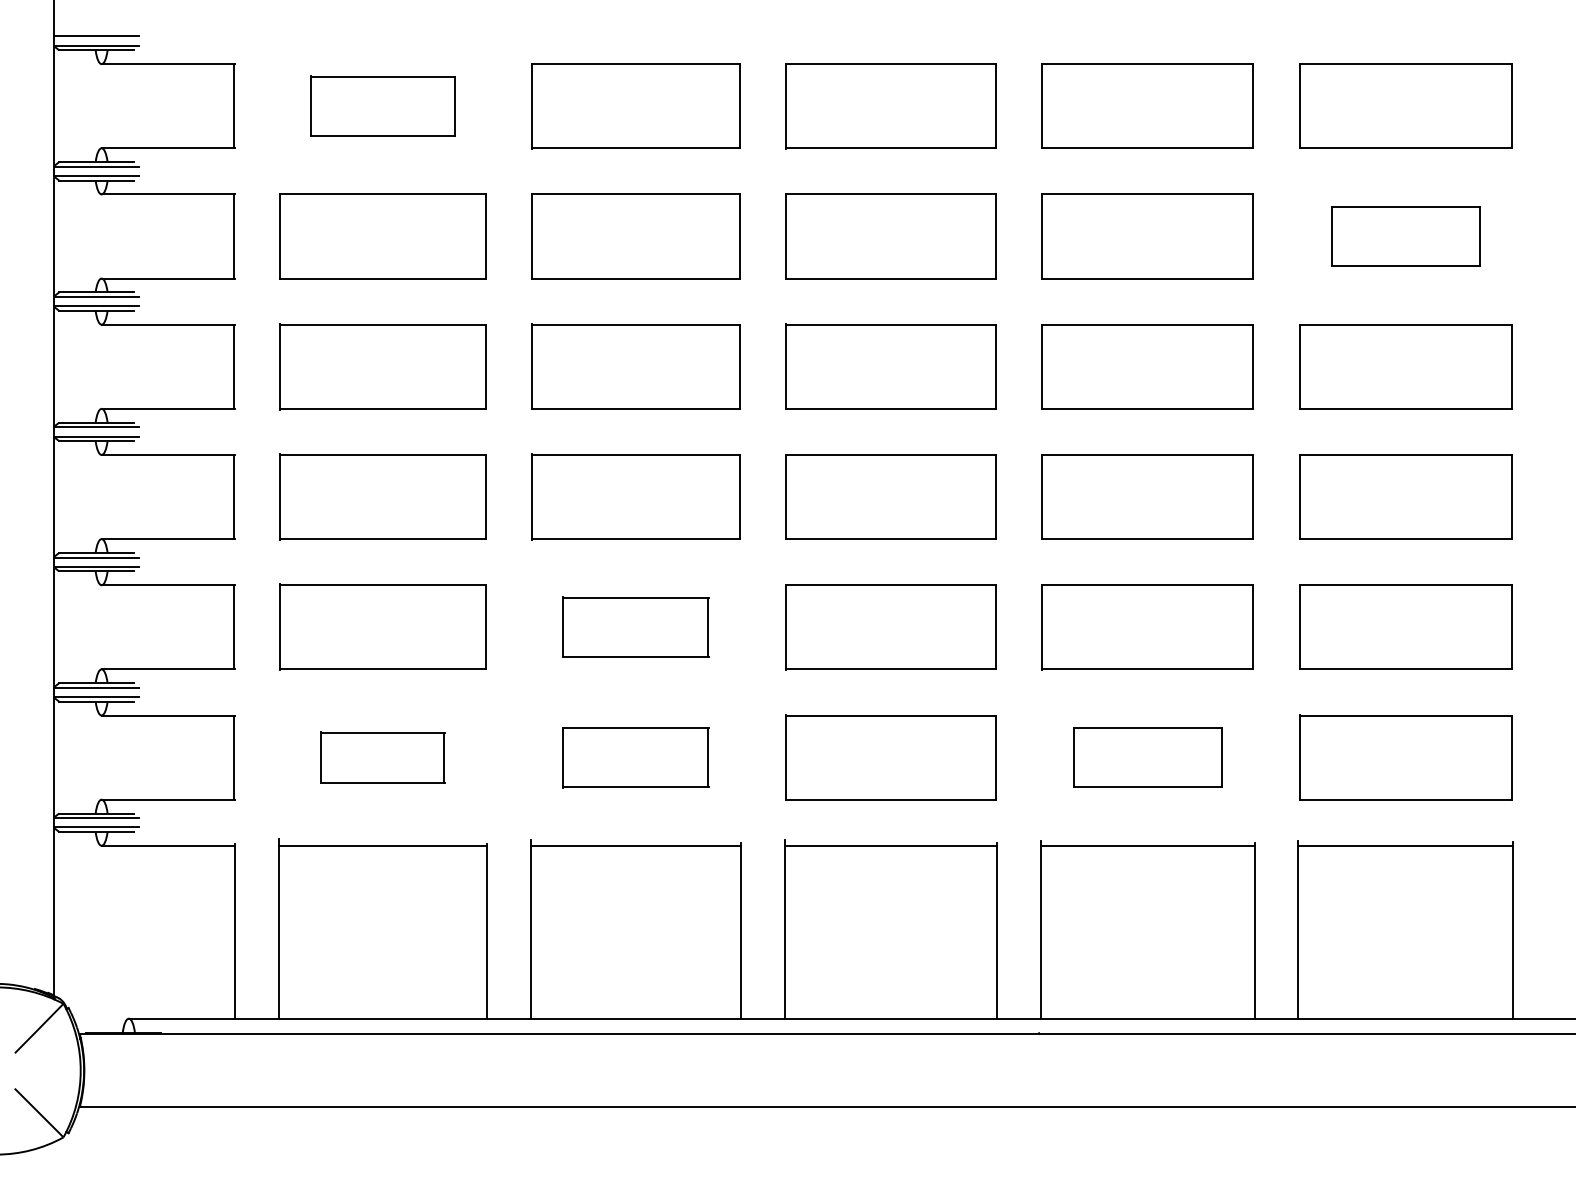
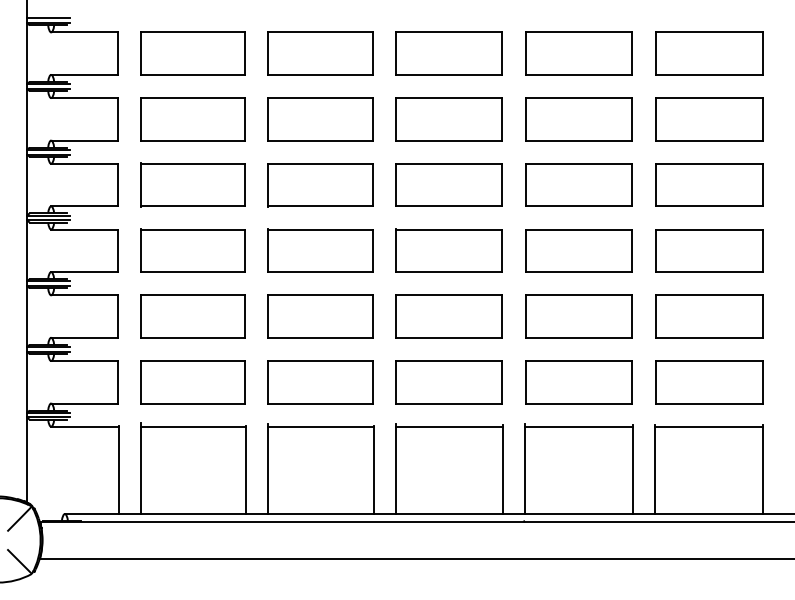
part: (381, 105) -> (192, 53), size x1.43
part: (1406, 236) -> (709, 119), size x1.43
part: (635, 627) -> (320, 316), size x1.43
part: (381, 758) -> (192, 382), size x1.67
part: (635, 758) -> (320, 382), size x1.43
part: (1146, 758) -> (578, 382), size x1.43

